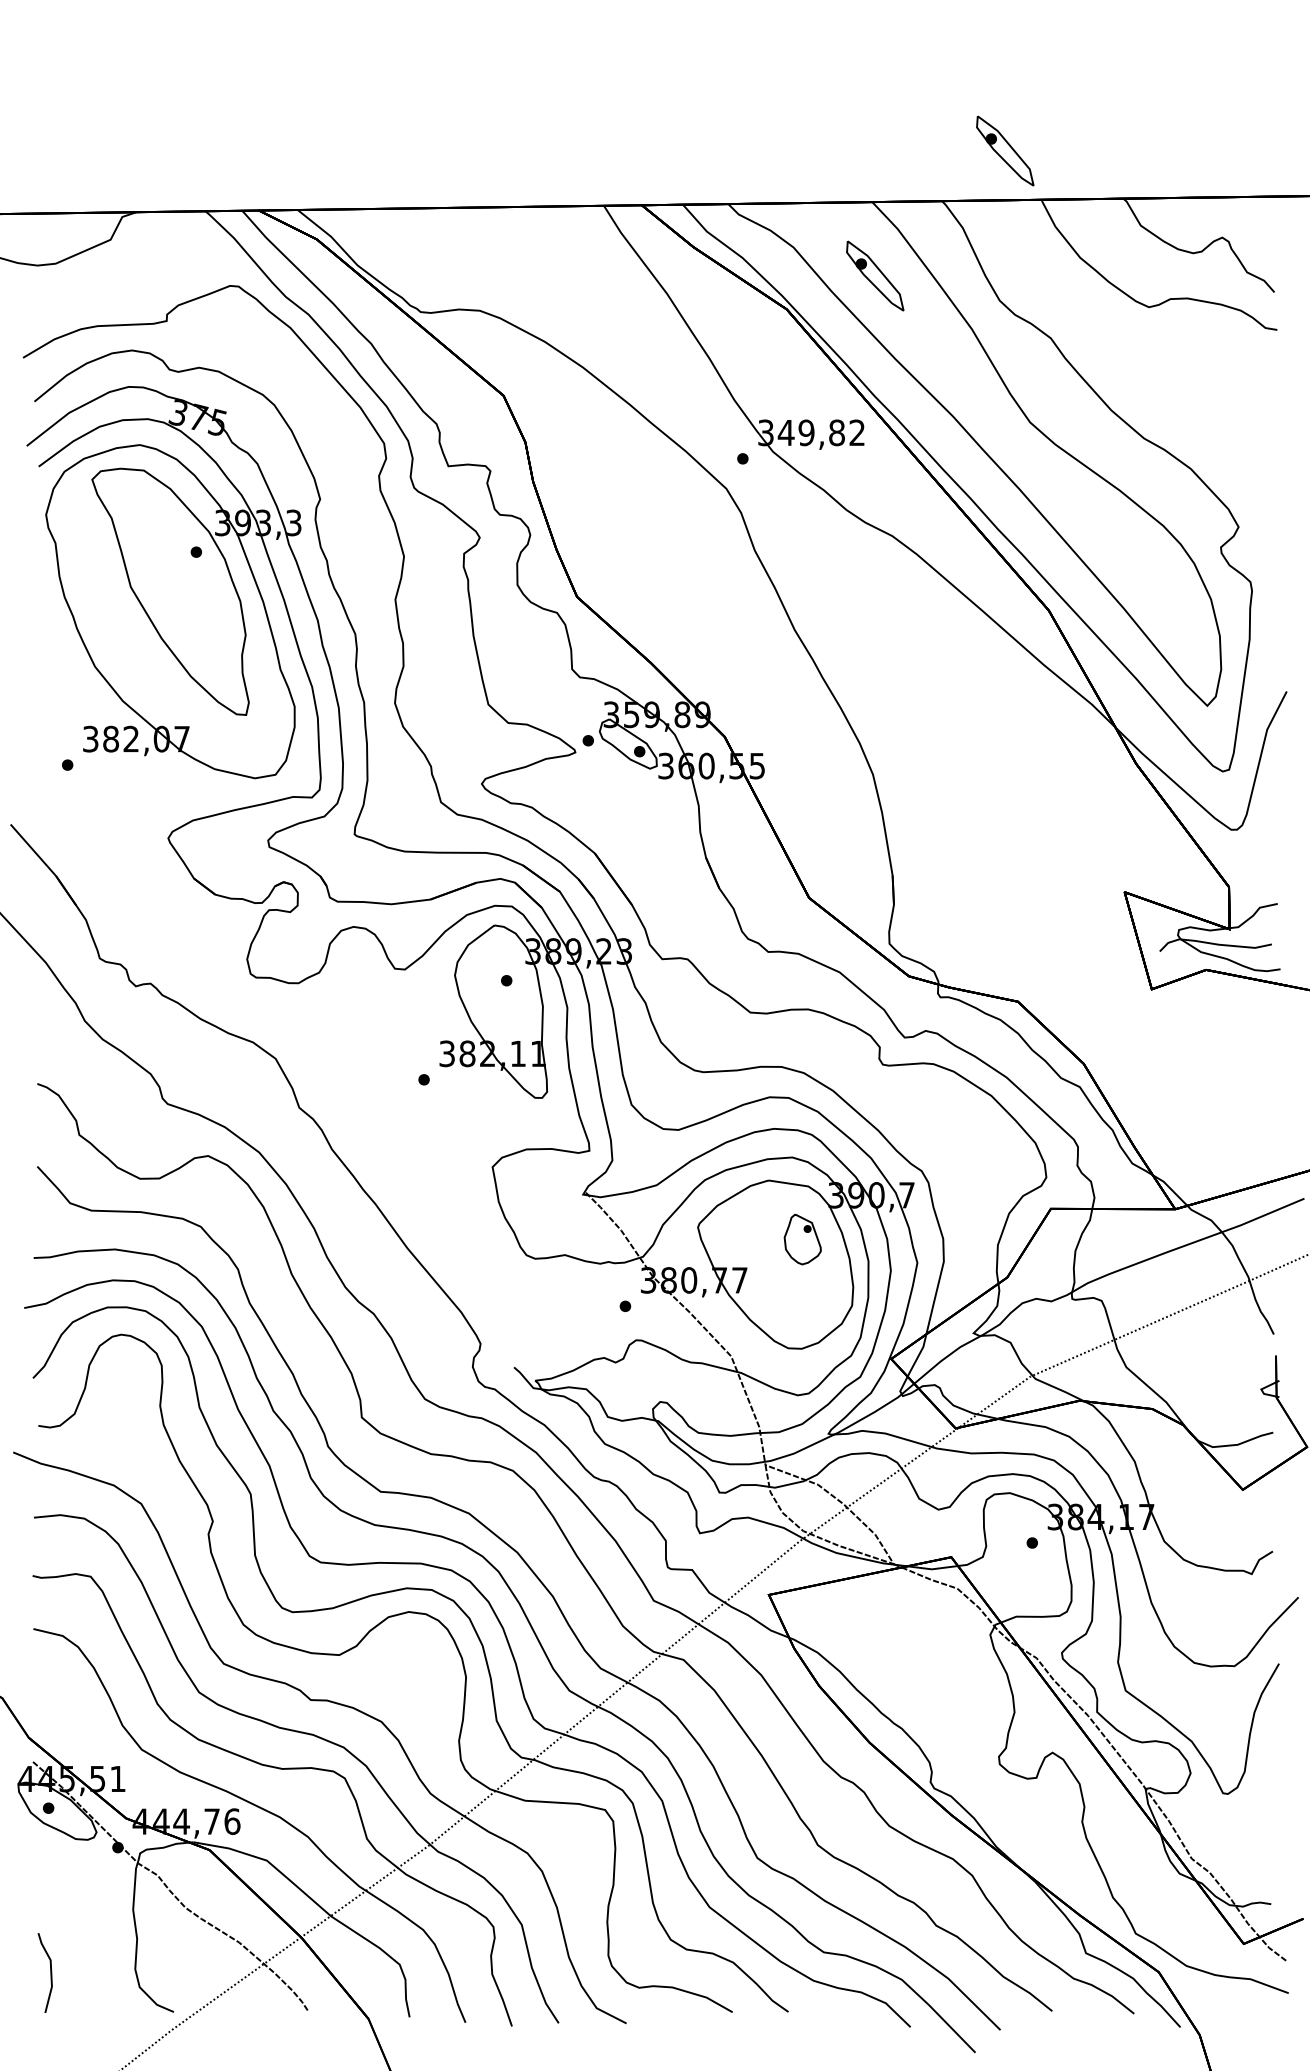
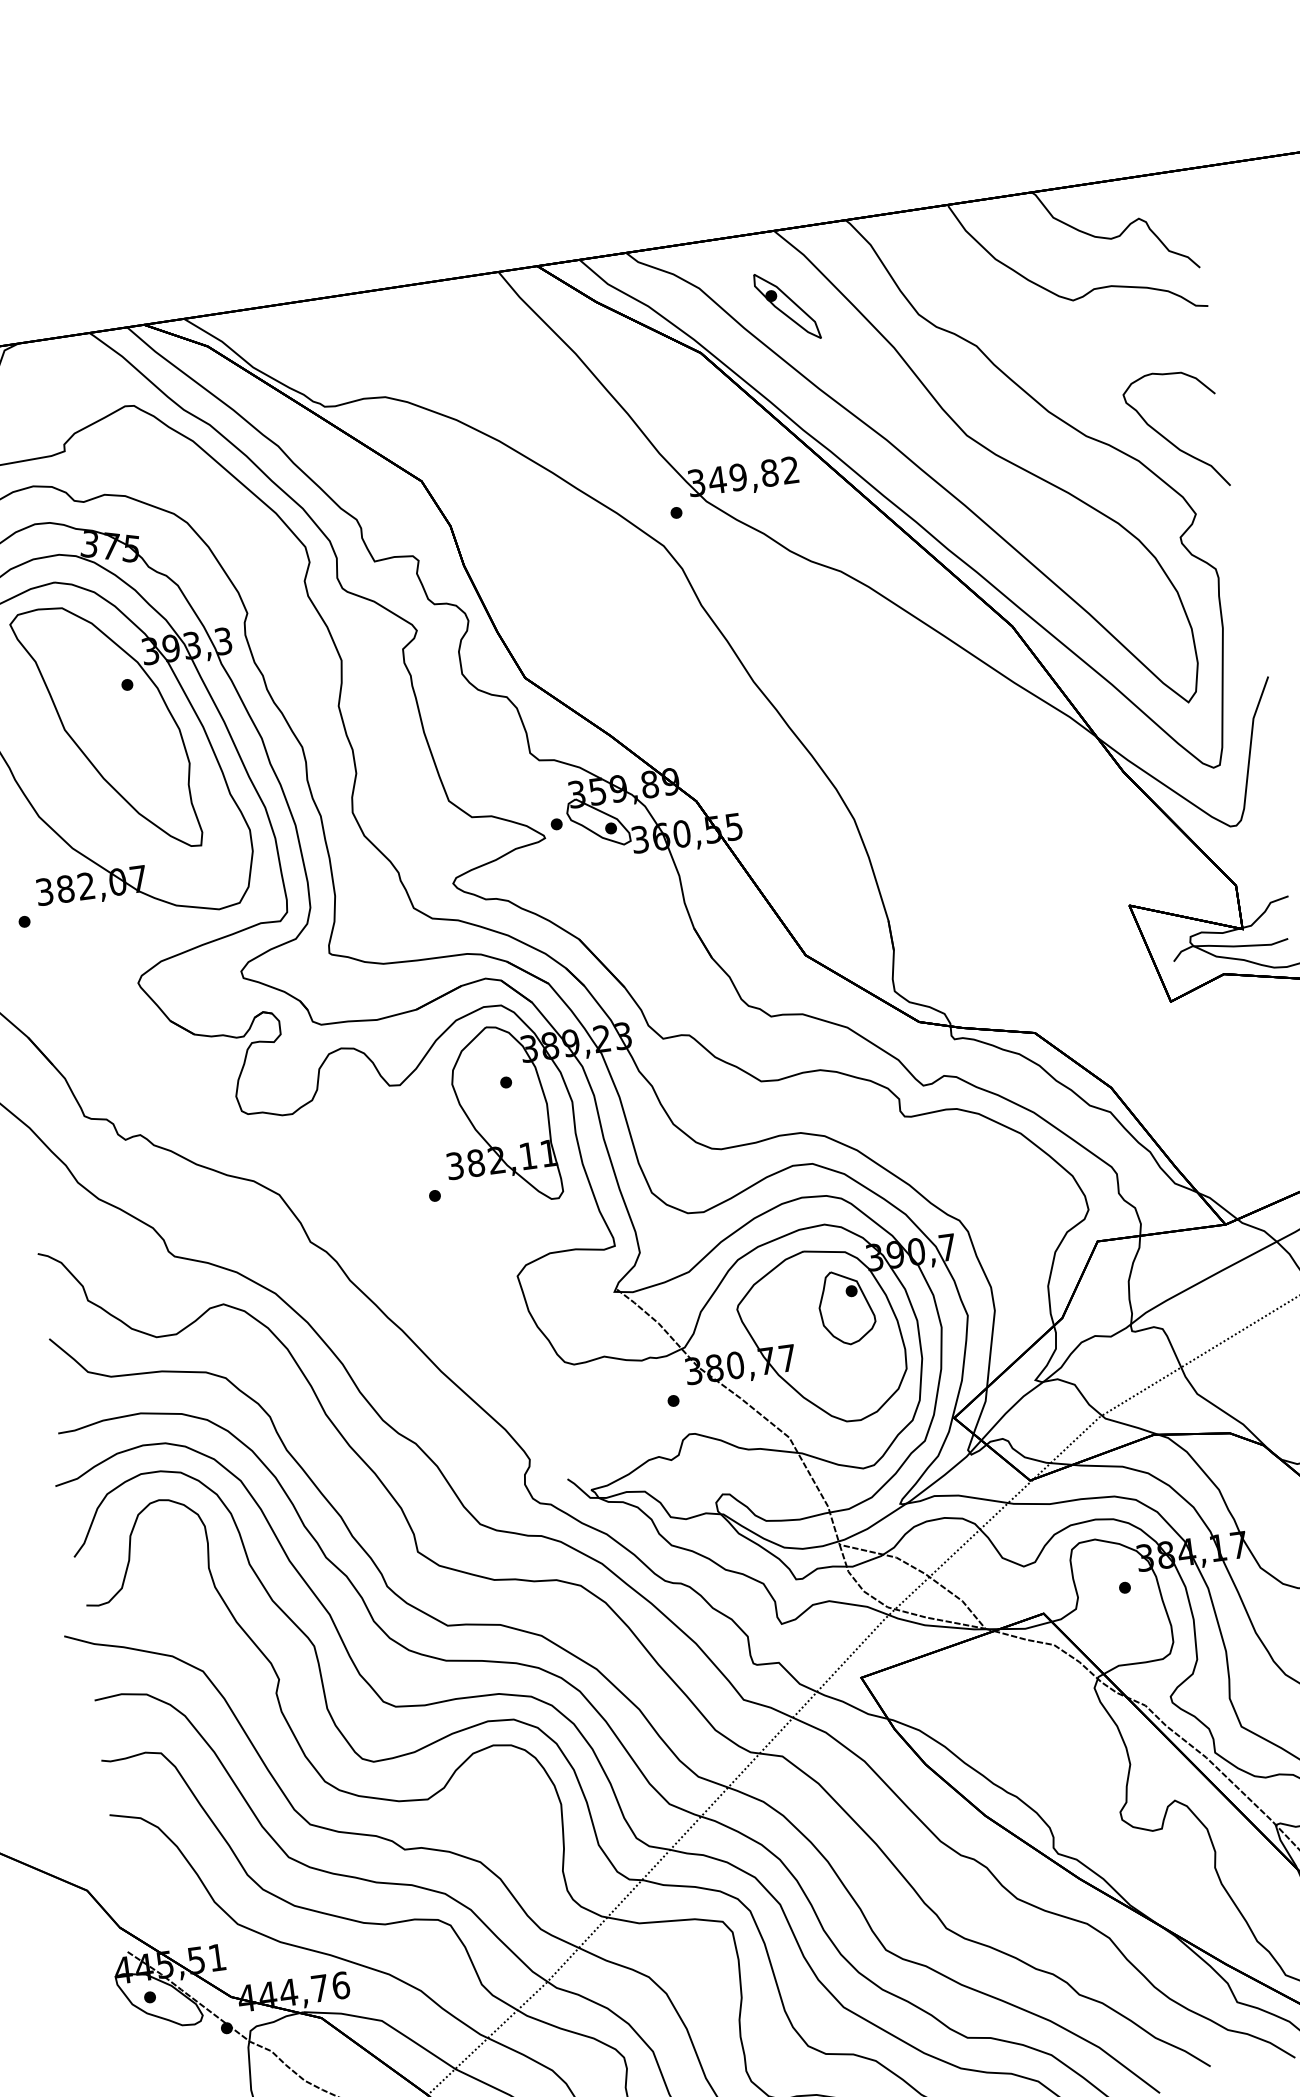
part: (1005, 150) -> (903, 159), removed
curve: (1222, 452) -> (1168, 439), added
part: (802, 1239) -> (846, 1307), size x1.43

